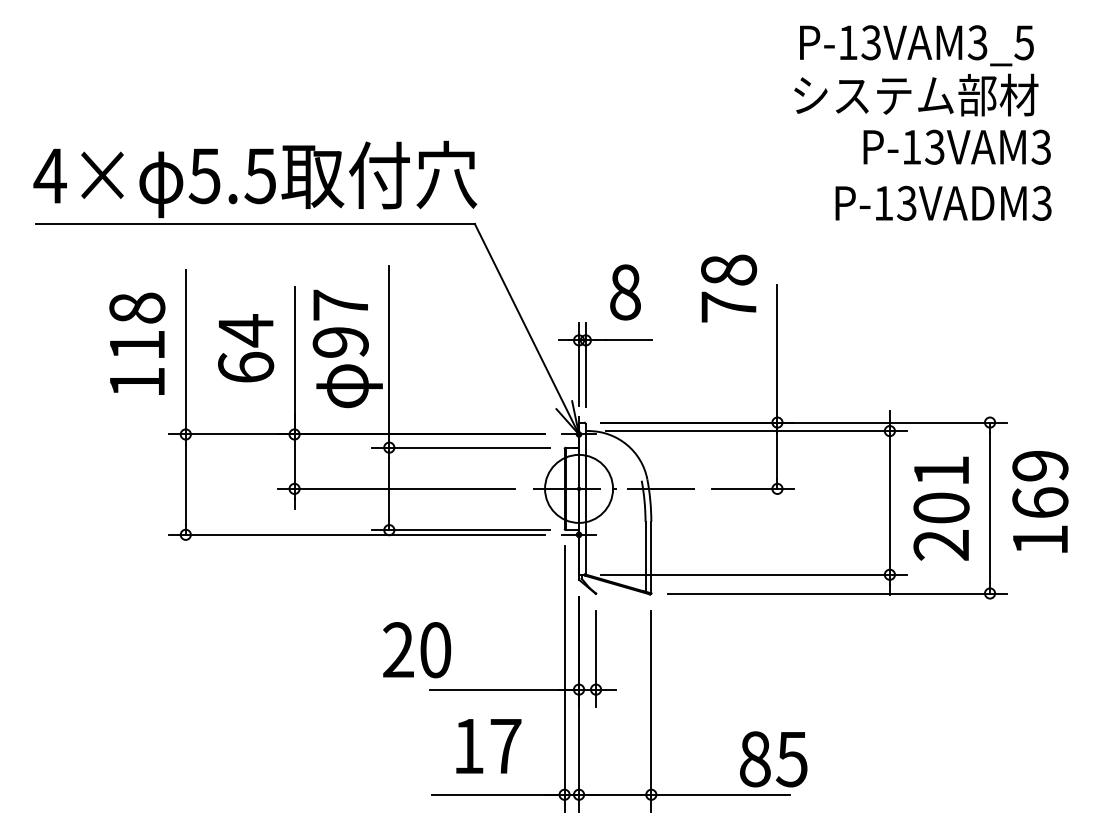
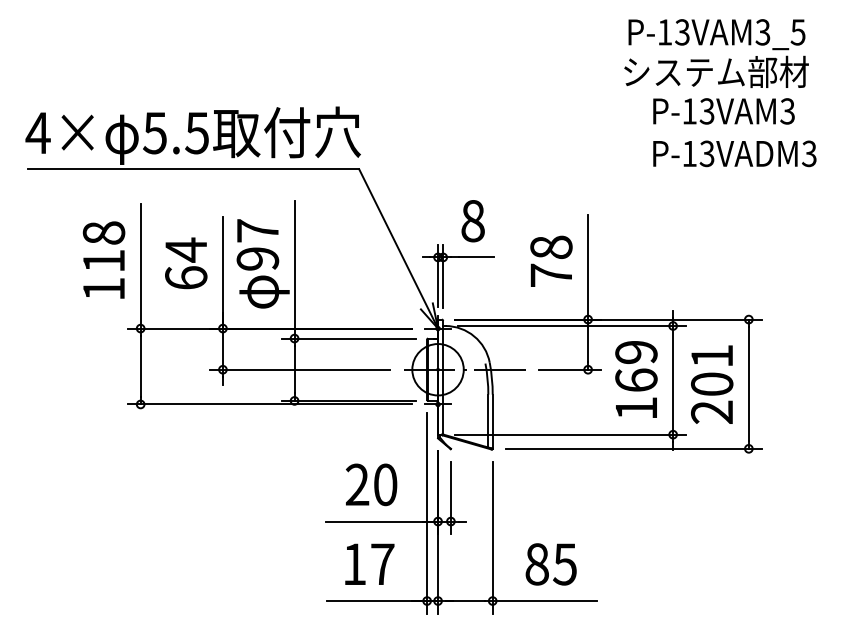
text: (916, 70) -> (716, 53), moved
text: (943, 202) -> (734, 153), moved
text: (729, 288) -> (551, 261), moved
text: (1040, 501) -> (636, 379), moved
text: (417, 650) -> (371, 485), moved
text: (773, 759) -> (551, 564), moved

